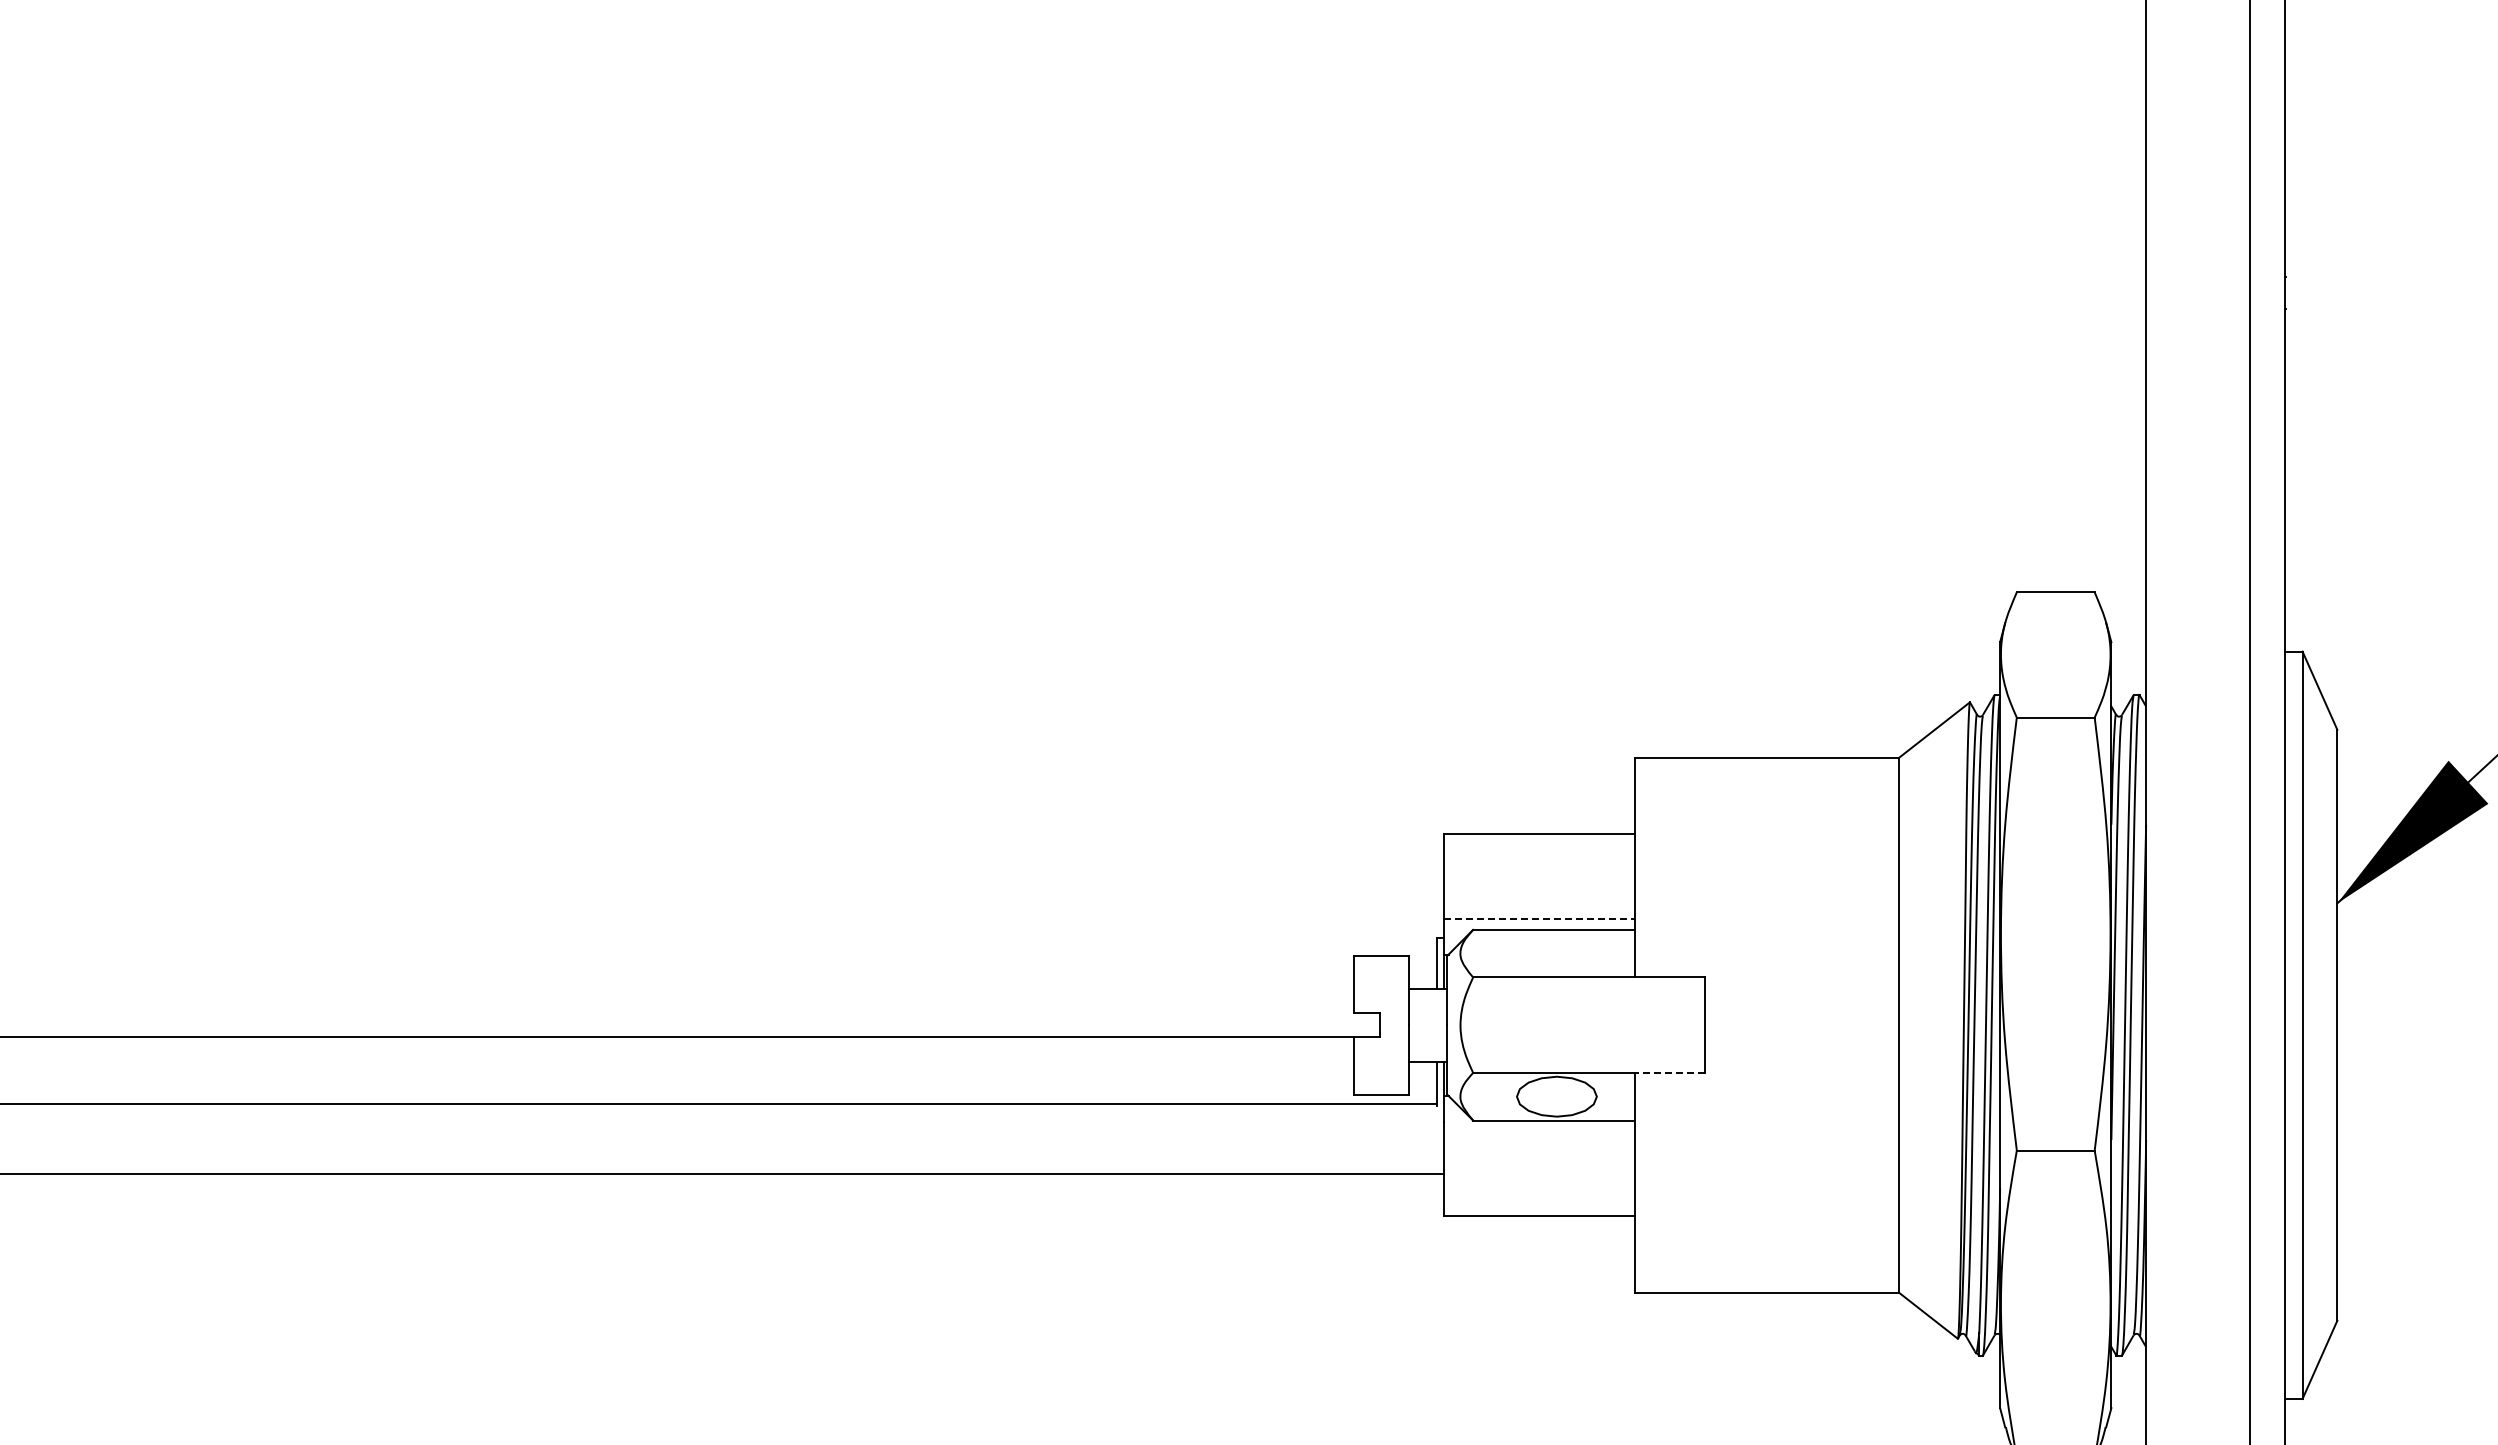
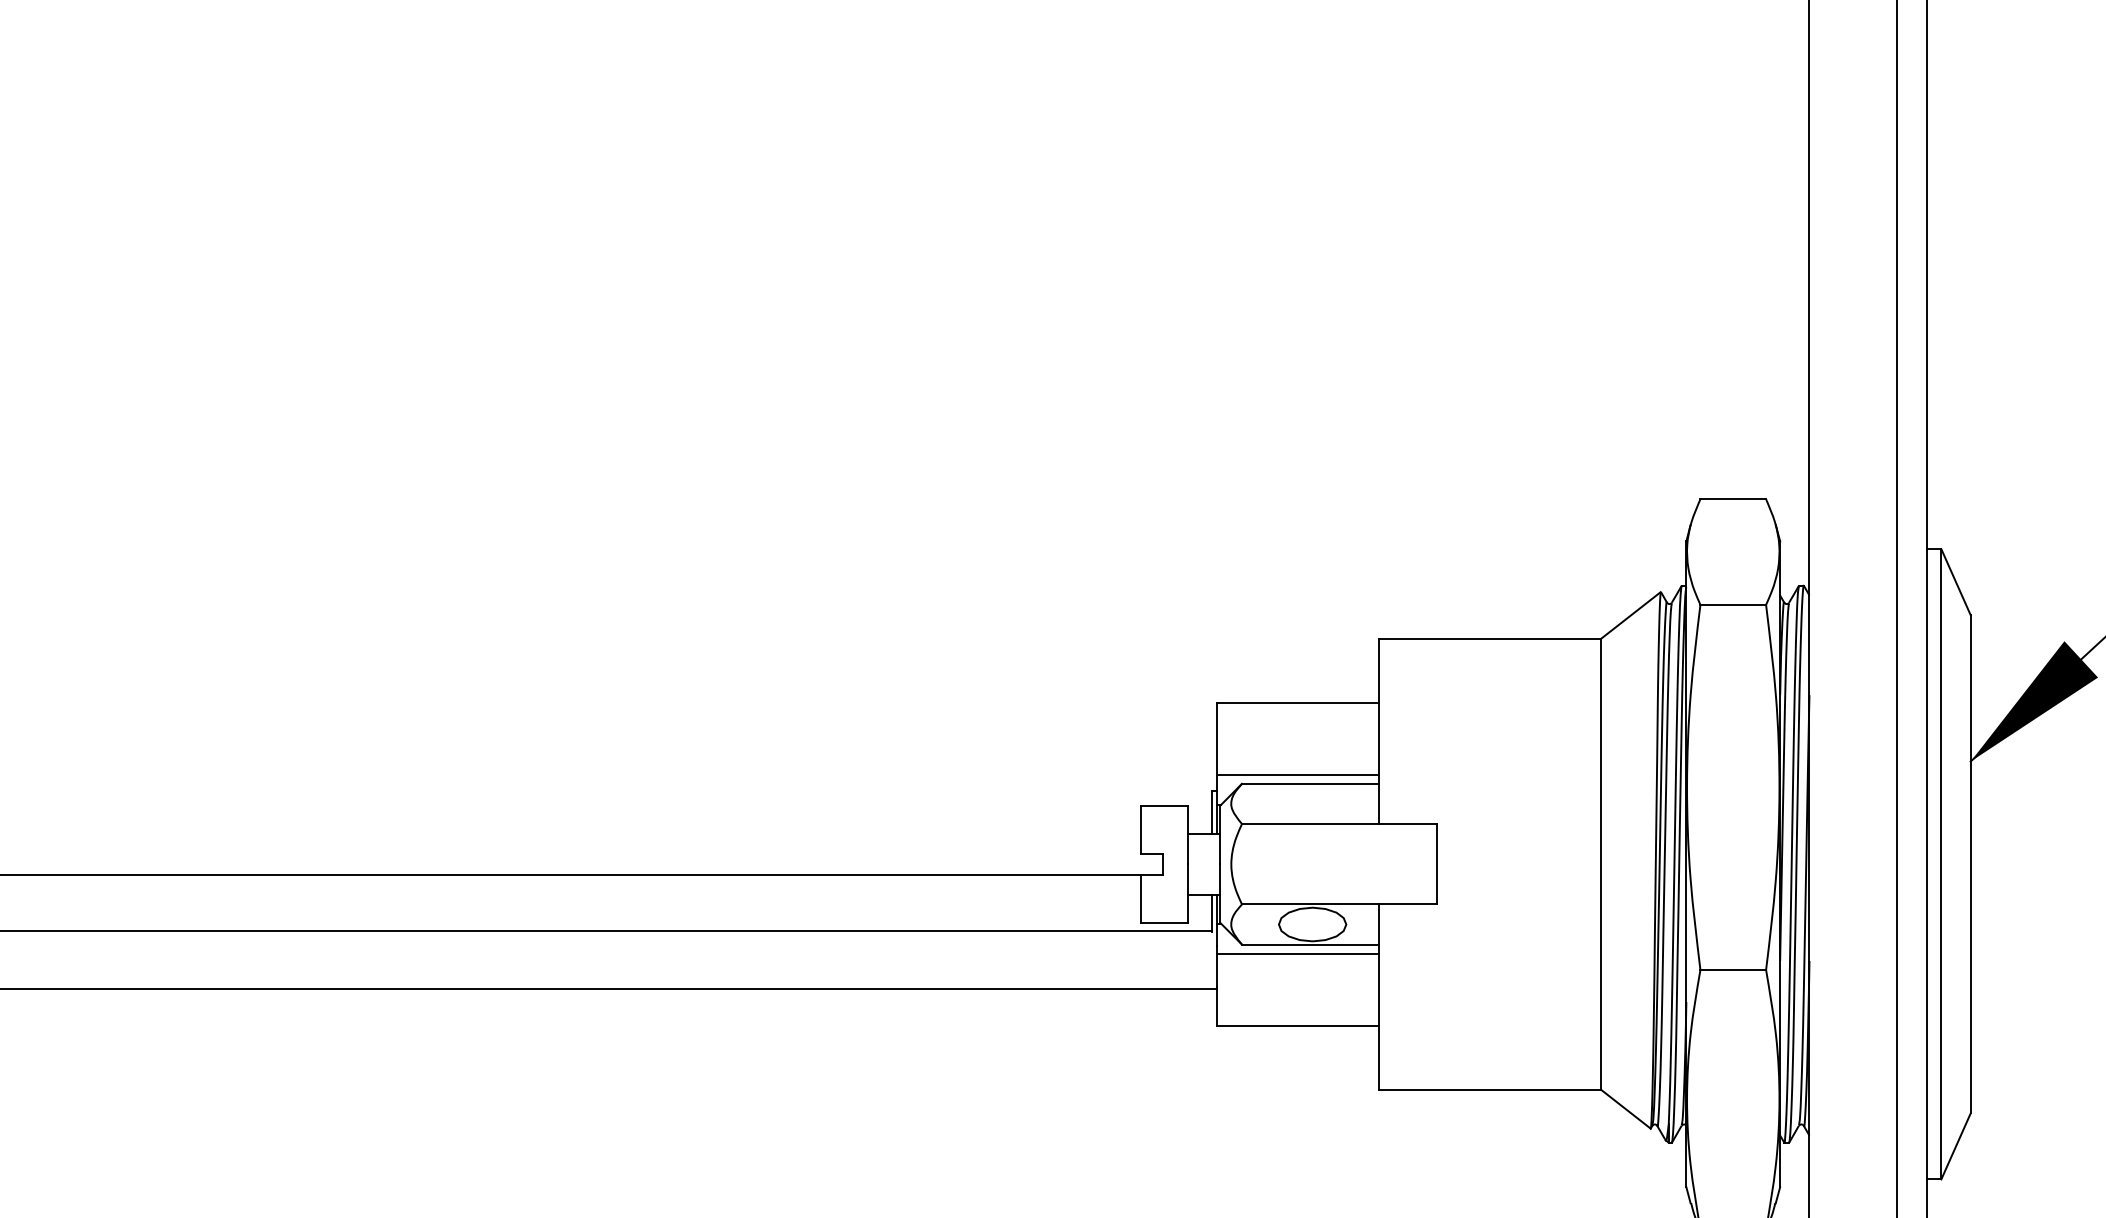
line: (1539, 918) -> (1297, 774), dashed -> solid
line: (1669, 1072) -> (1407, 904), dashed -> solid
line: (1539, 1131) -> (1297, 953), added

